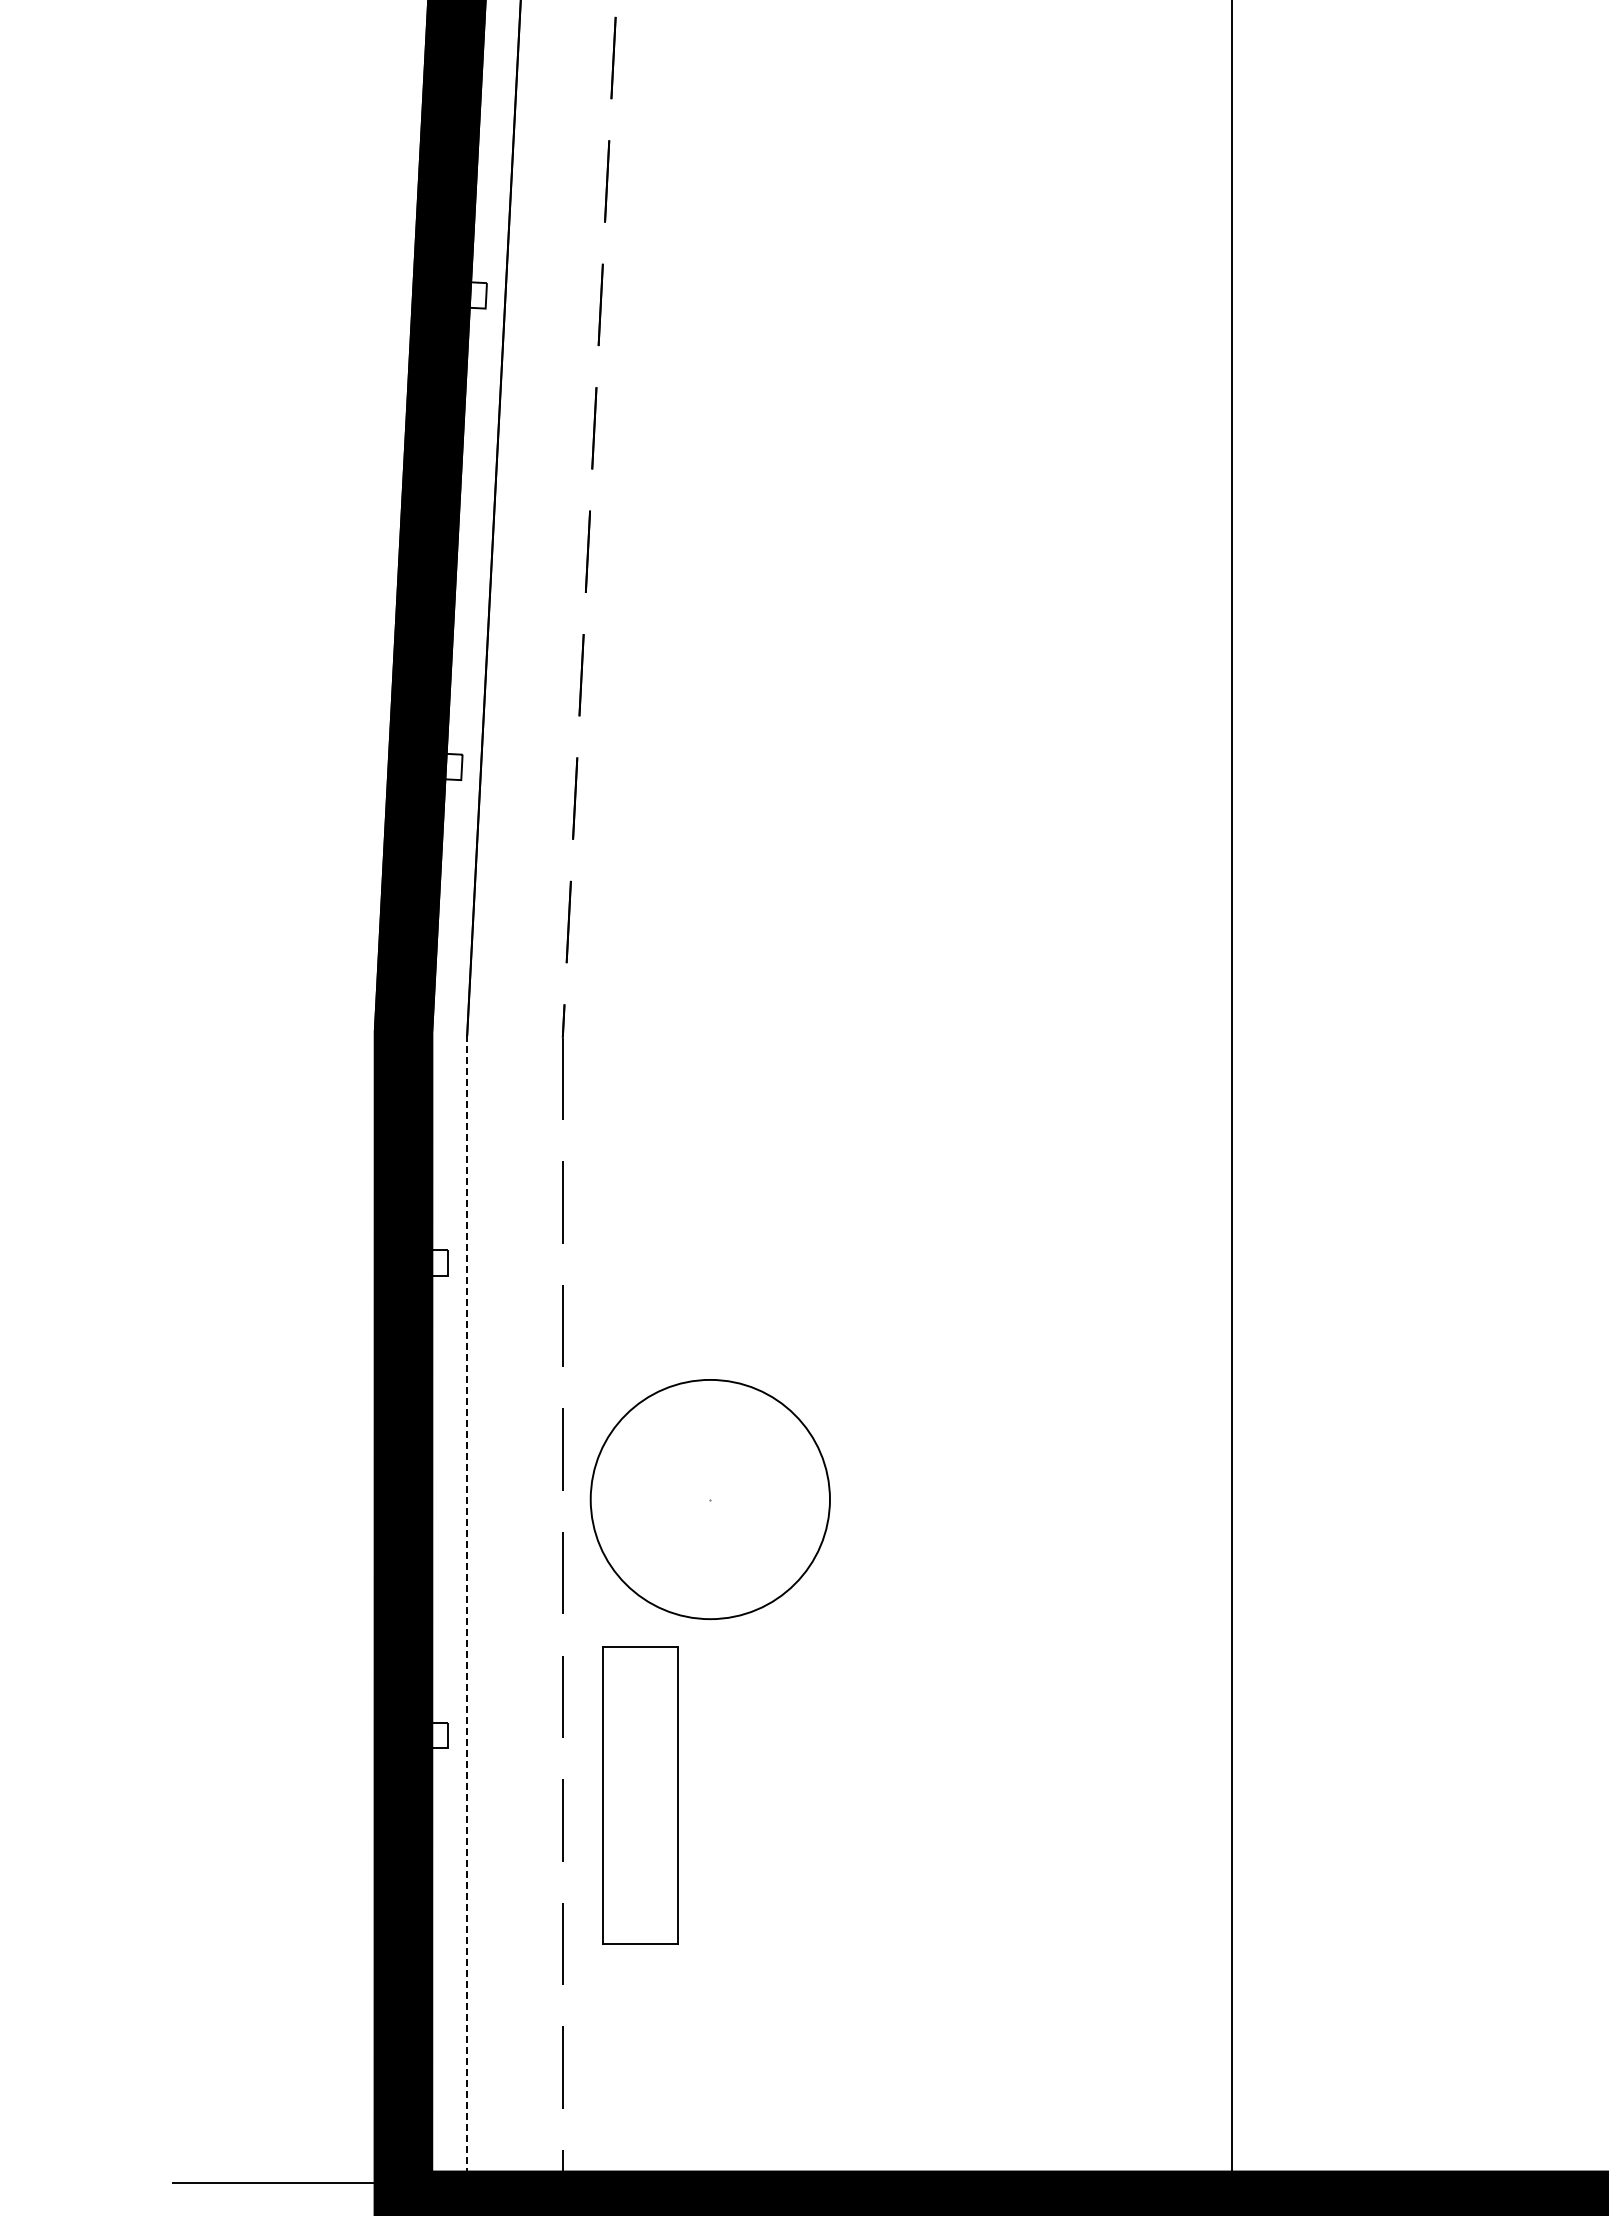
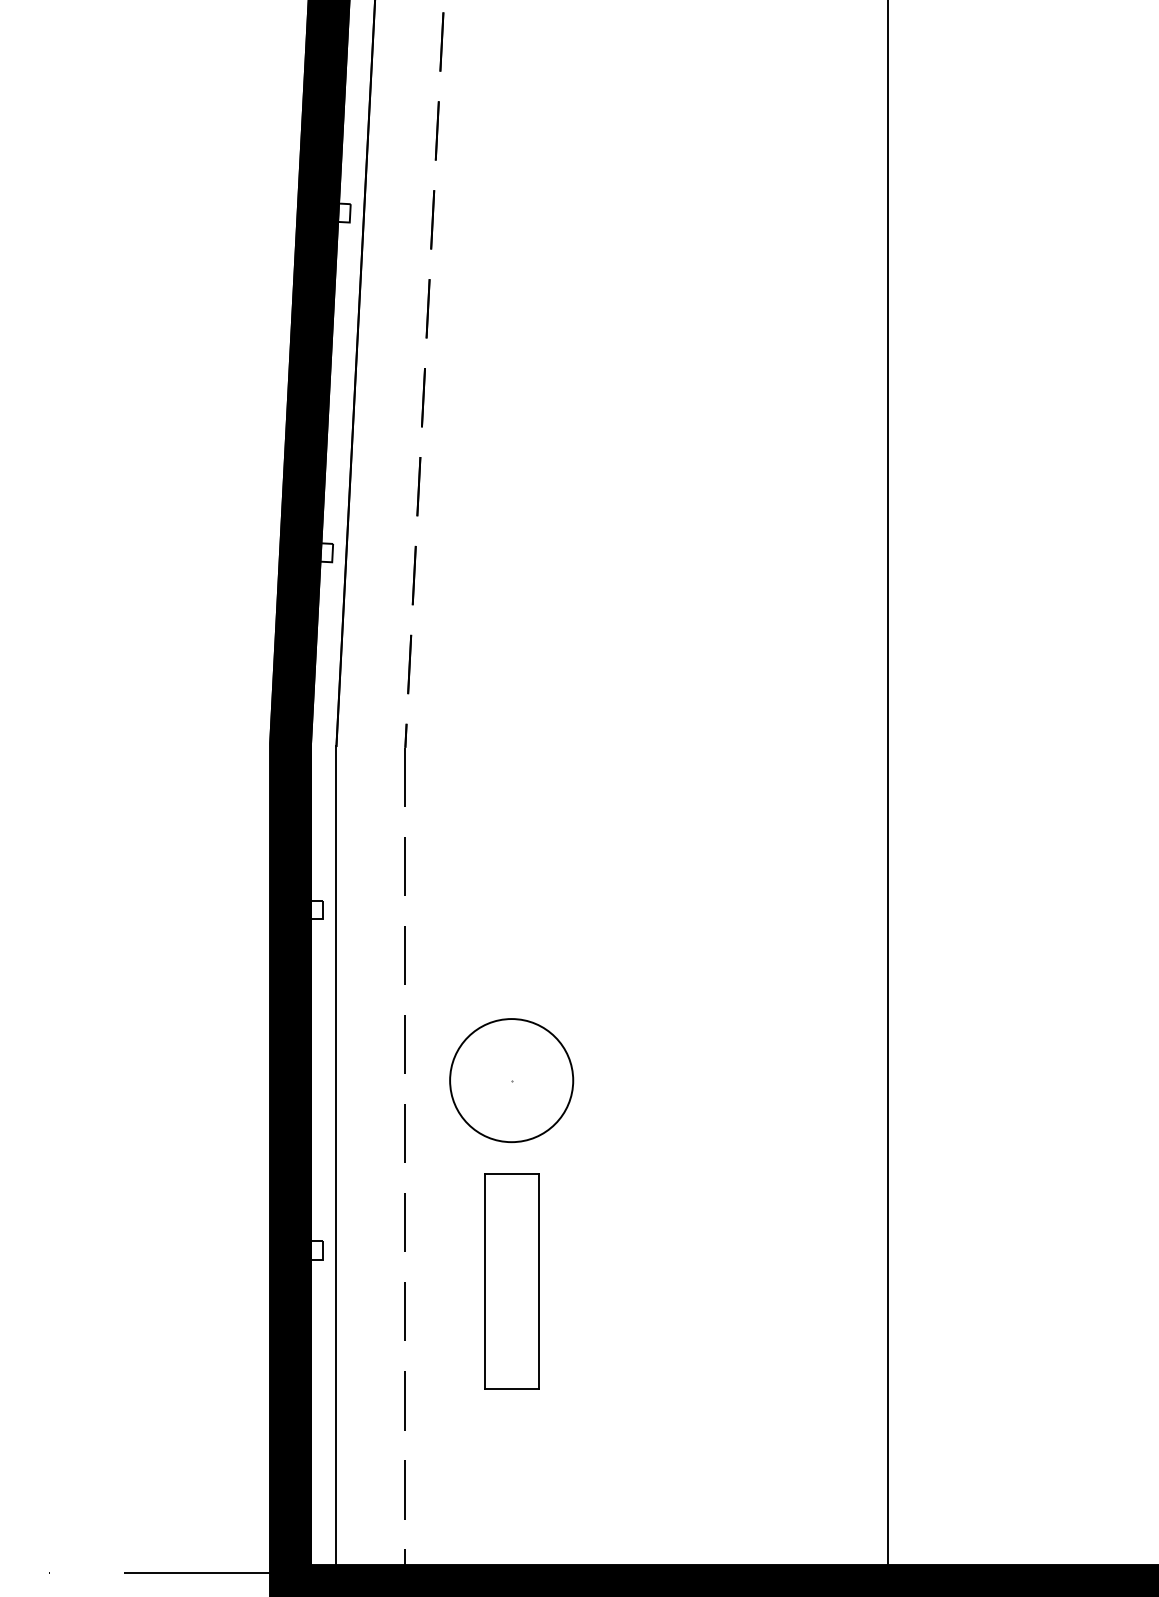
circle: (709, 1499) -> (511, 1080), size x0.71
line: (467, 1609) -> (336, 1159), dashed -> solid
part: (640, 1795) -> (511, 1281), moved

